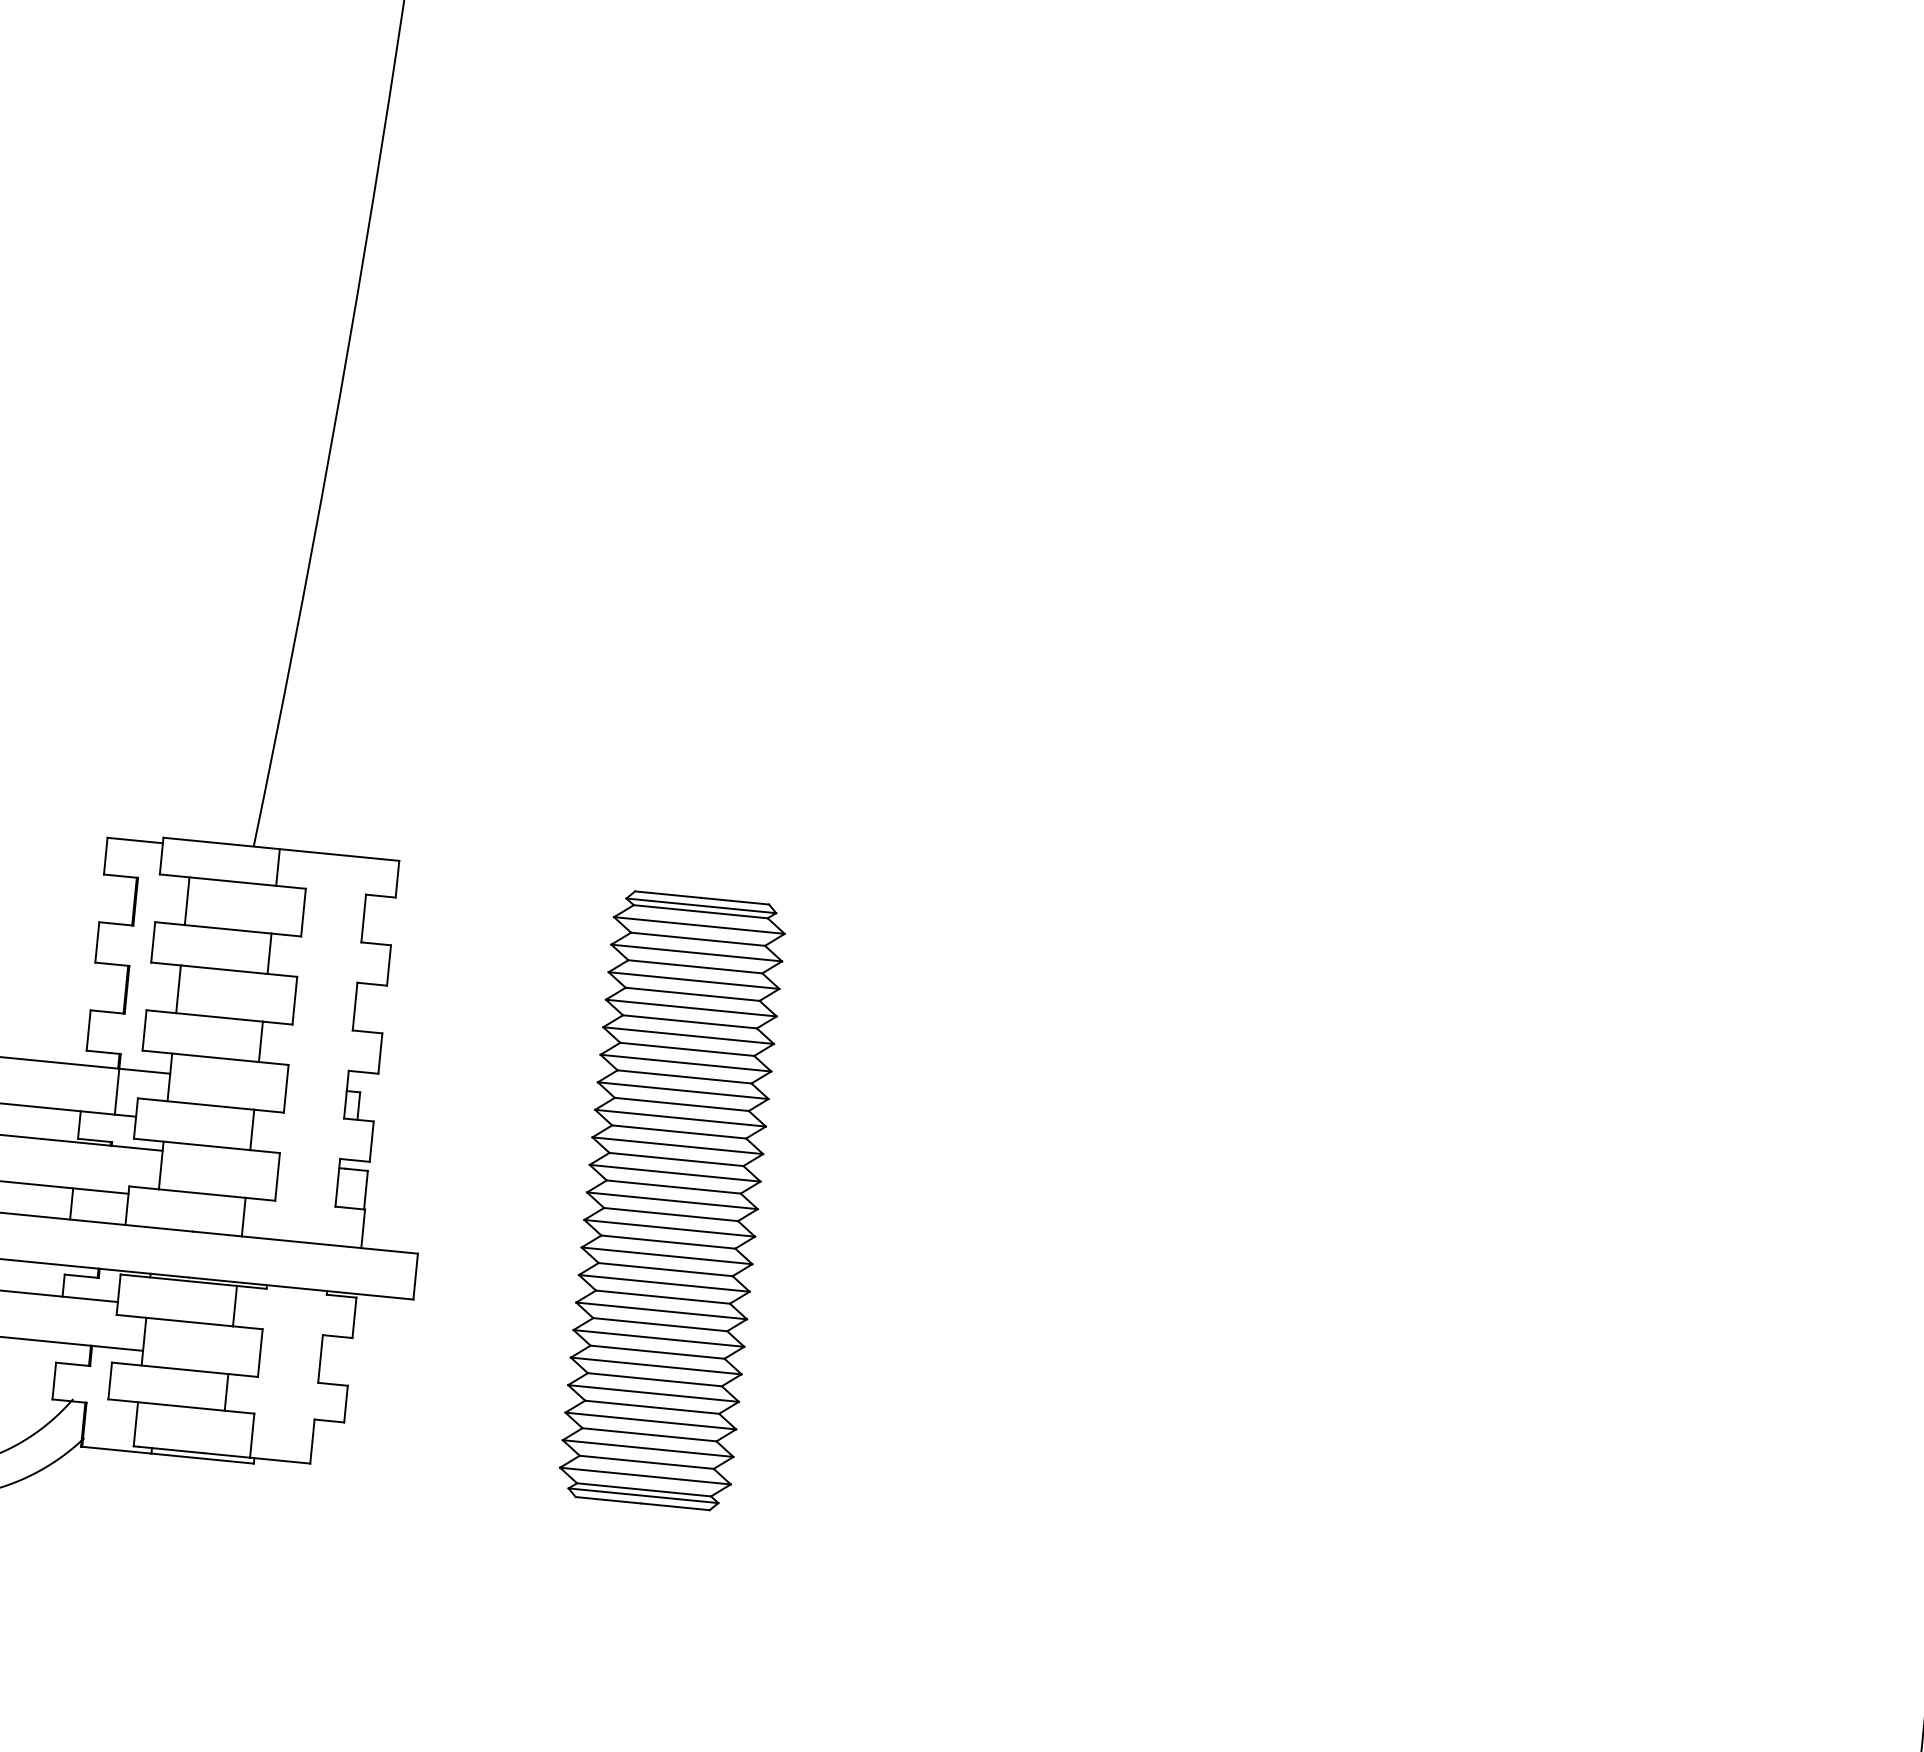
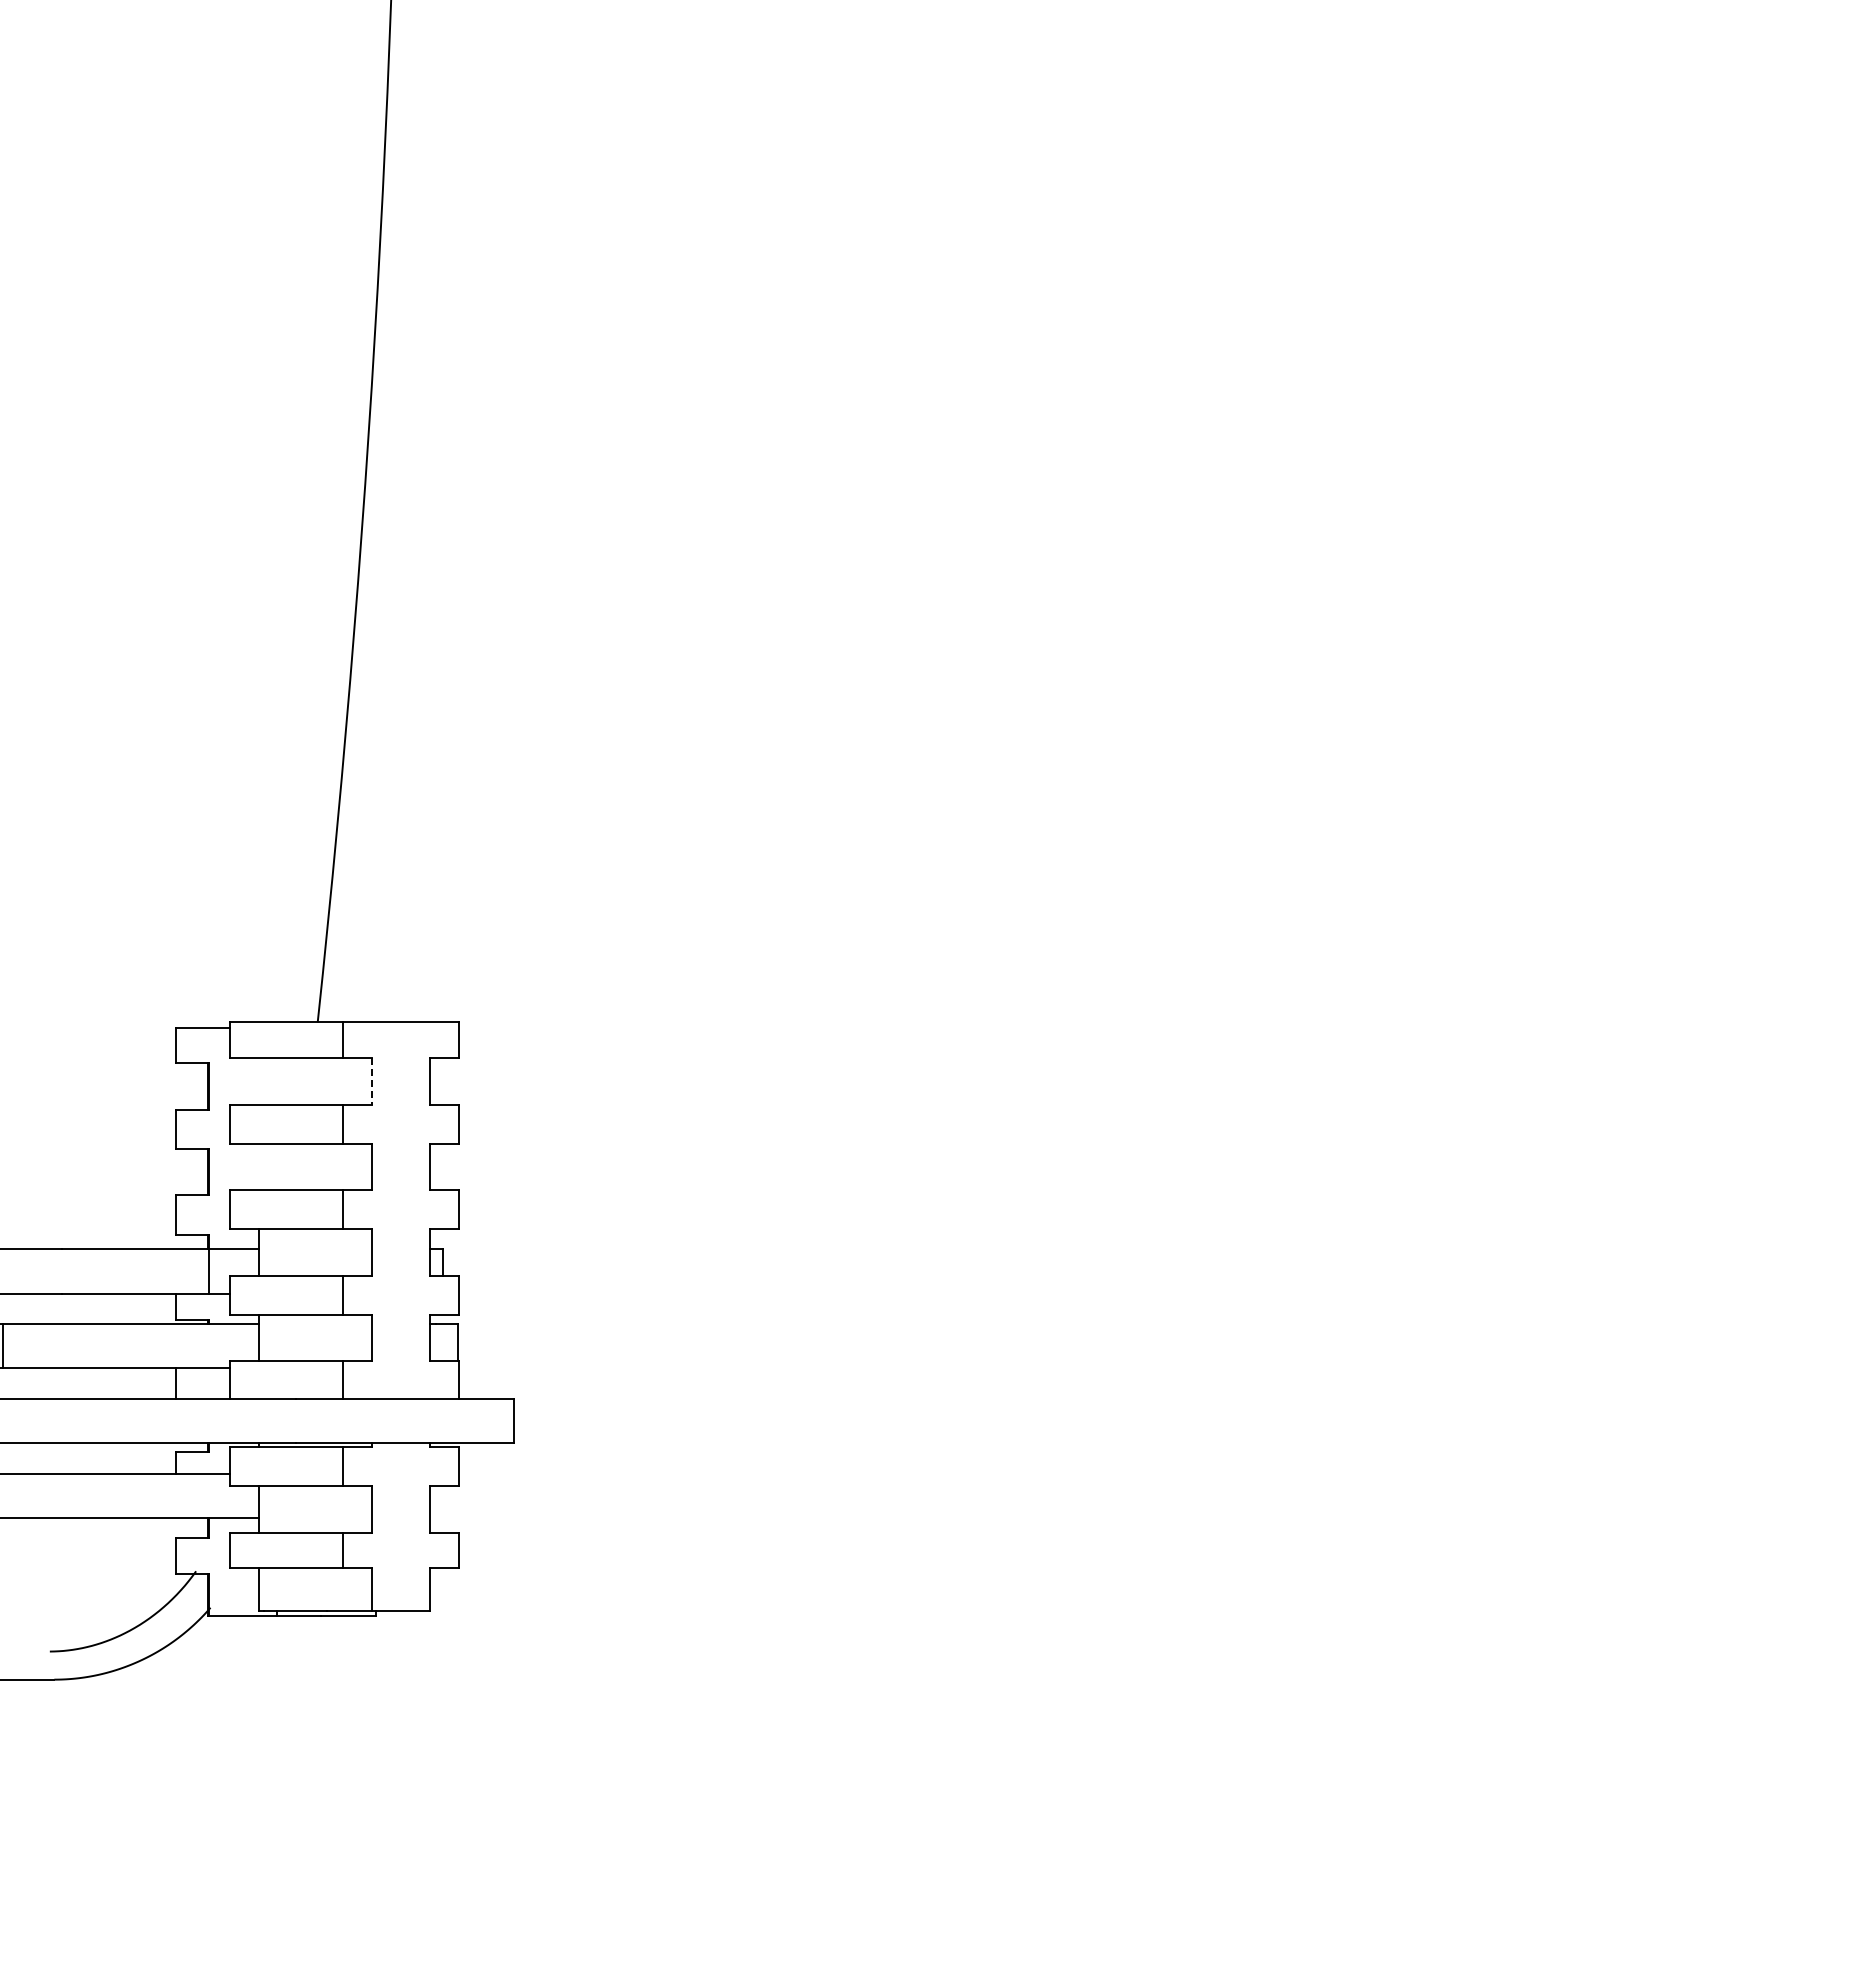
line: (186, 901) -> (258, 1081), removed
line: (303, 912) -> (371, 1081), solid -> dashed
line: (178, 988) -> (258, 1166), removed
part: (672, 1200) -> (754, 1323), removed

